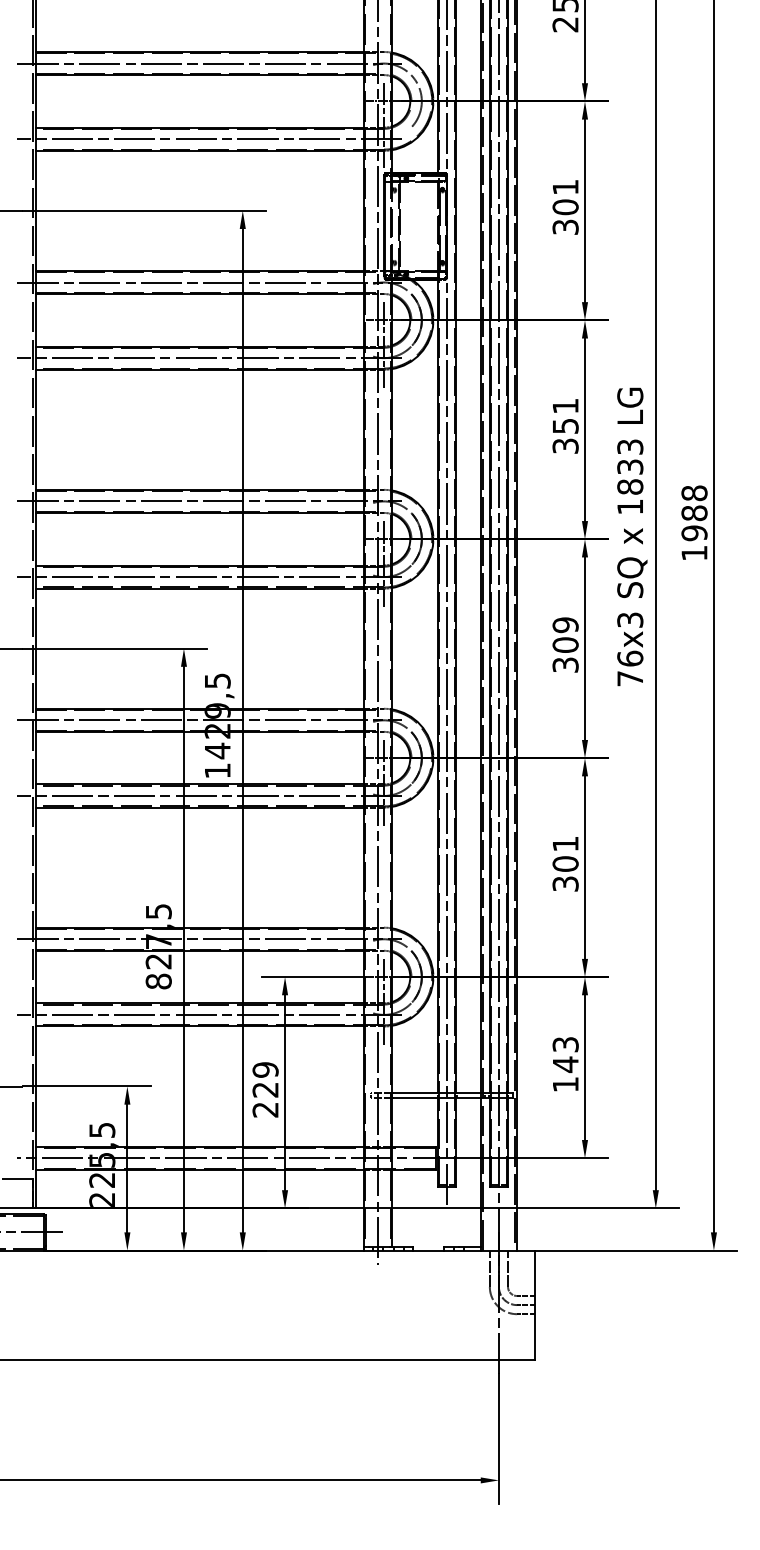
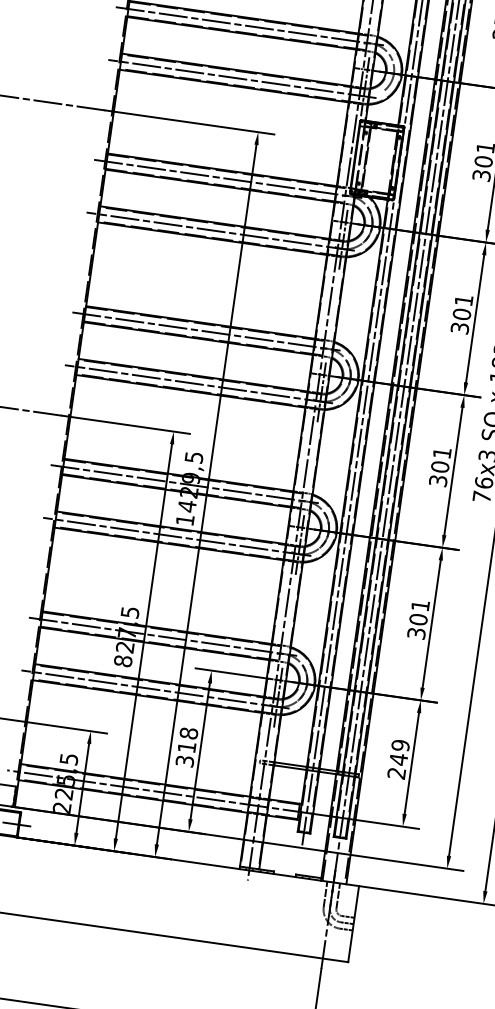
text: (565, 426) -> (461, 314), 351 -> 301
text: (565, 625) -> (442, 453), 309 -> 301
text: (565, 1064) -> (398, 759), 143 -> 249
text: (265, 1089) -> (186, 747), 229 -> 318

